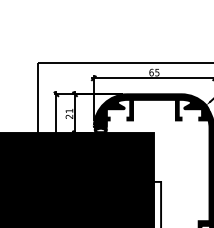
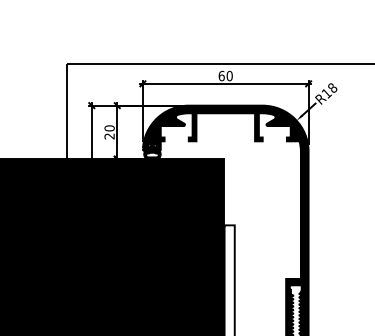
text: (157, 72) -> (229, 75), 65 -> 60
text: (69, 111) -> (109, 128), 21 -> 20

